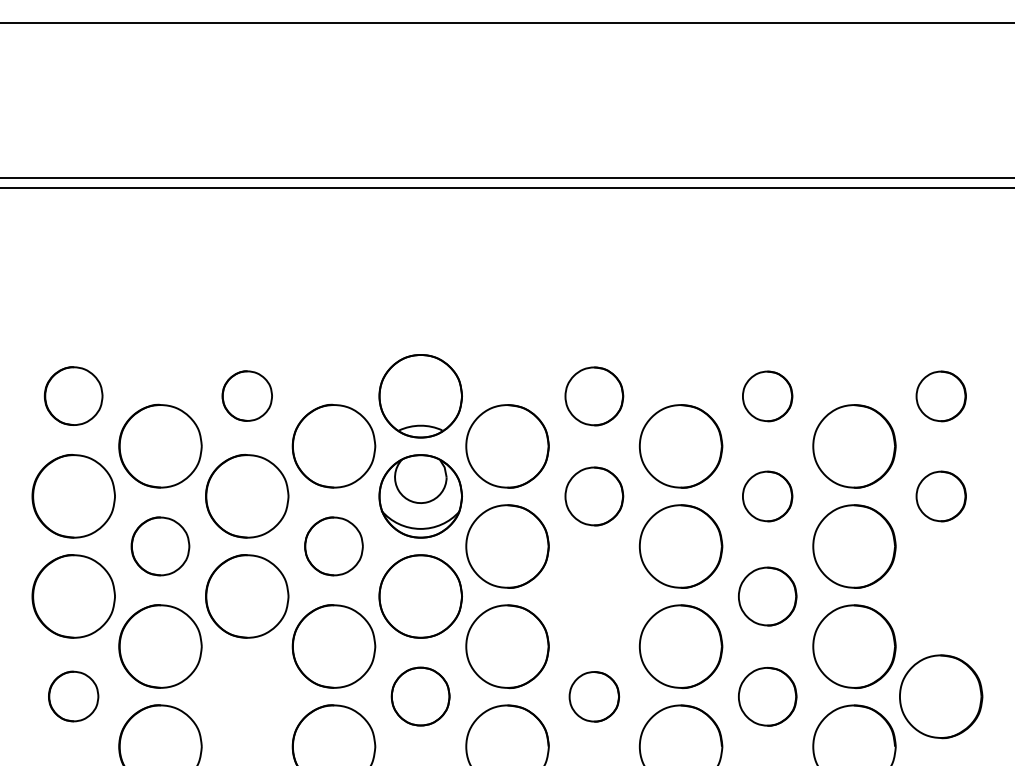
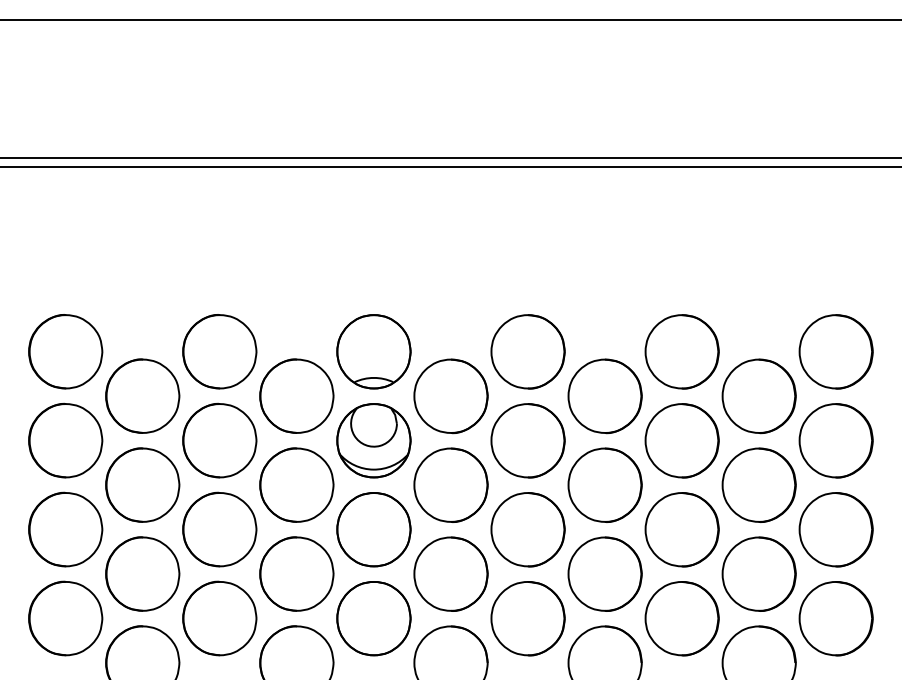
part: (73, 395) -> (65, 351), size x1.43
part: (247, 395) -> (220, 351), size x1.67
part: (594, 396) -> (528, 351), size x1.43
part: (767, 396) -> (681, 351), size x1.67
part: (941, 396) -> (836, 351), size x1.67
part: (594, 496) -> (528, 440), size x1.43
part: (767, 496) -> (681, 440), size x1.67
part: (941, 496) -> (836, 440), size x1.67
part: (160, 546) -> (142, 485), size x1.43
part: (333, 546) -> (296, 485), size x1.43
part: (594, 596) -> (528, 529), added
part: (767, 596) -> (681, 529), size x1.43
part: (941, 596) -> (836, 529), added
part: (73, 696) -> (65, 618), size x1.67
part: (247, 696) -> (220, 618), added
part: (420, 696) -> (373, 618), size x1.43
part: (594, 696) -> (528, 618), size x1.67
part: (767, 696) -> (681, 618), size x1.43

